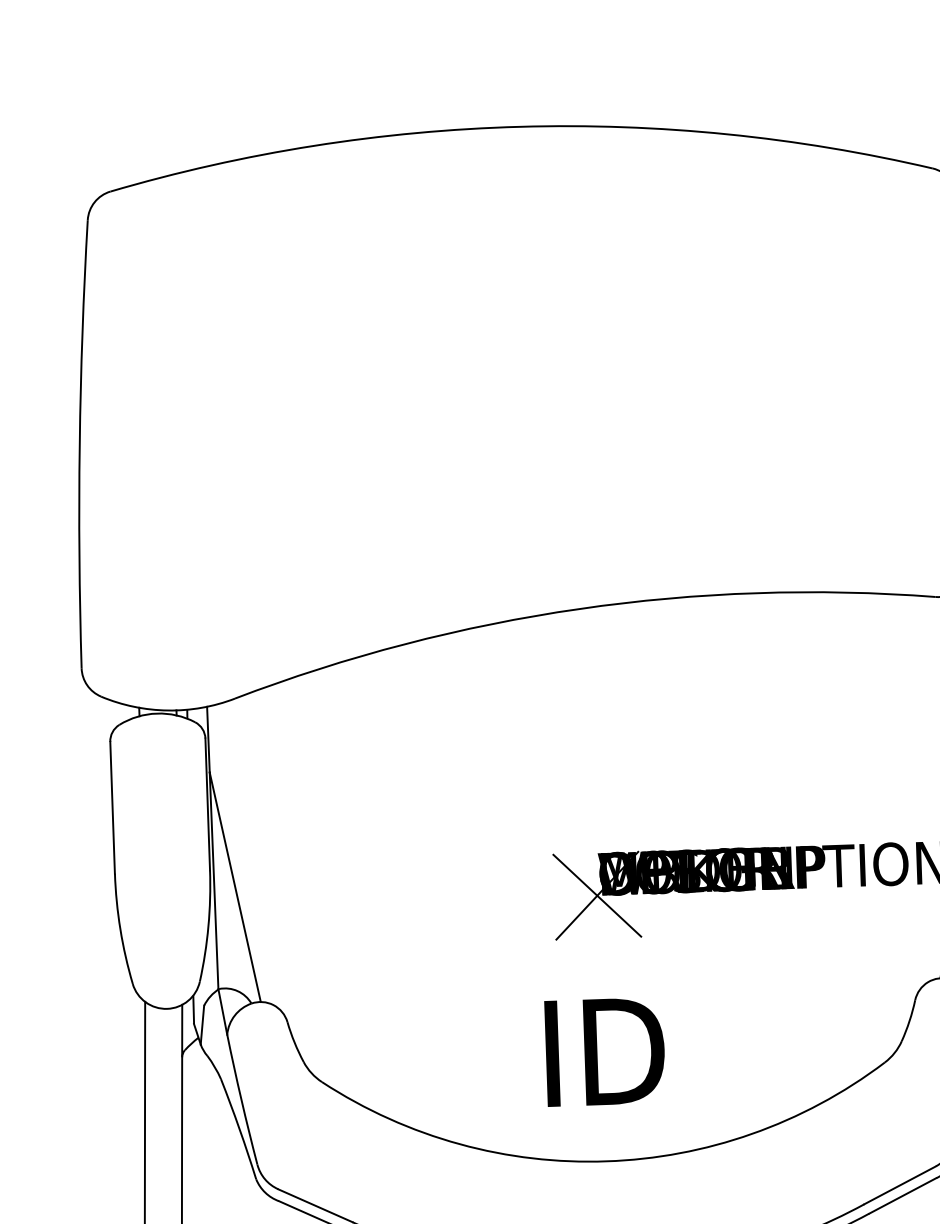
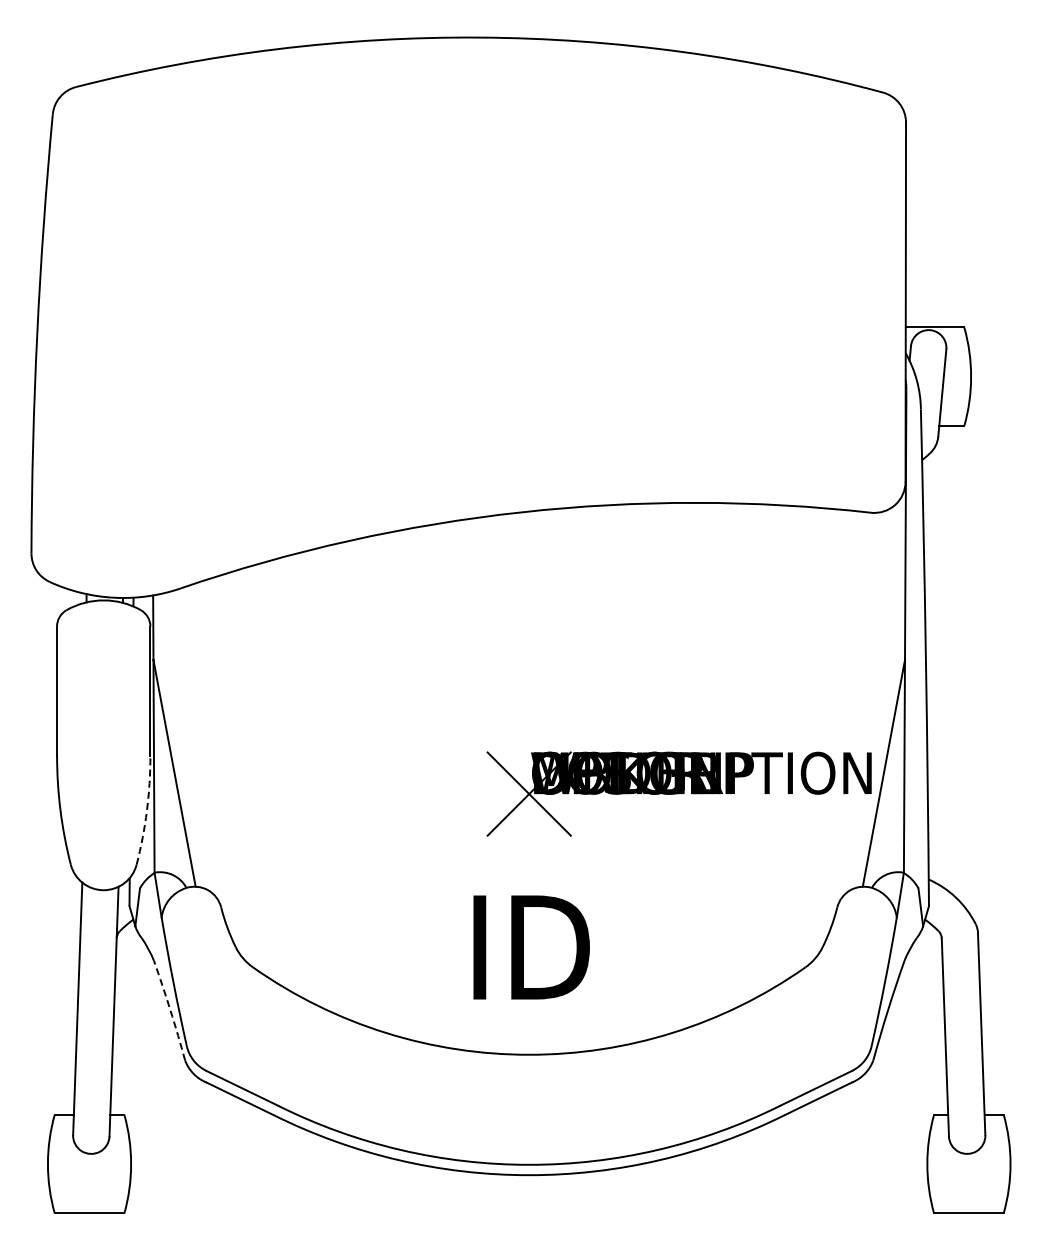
arc: (207, 926) -> (146, 810), solid -> dashed
arc: (239, 1129) -> (170, 1010), solid -> dashed

